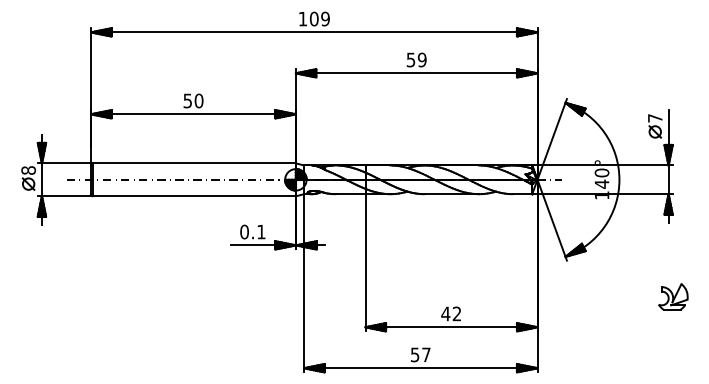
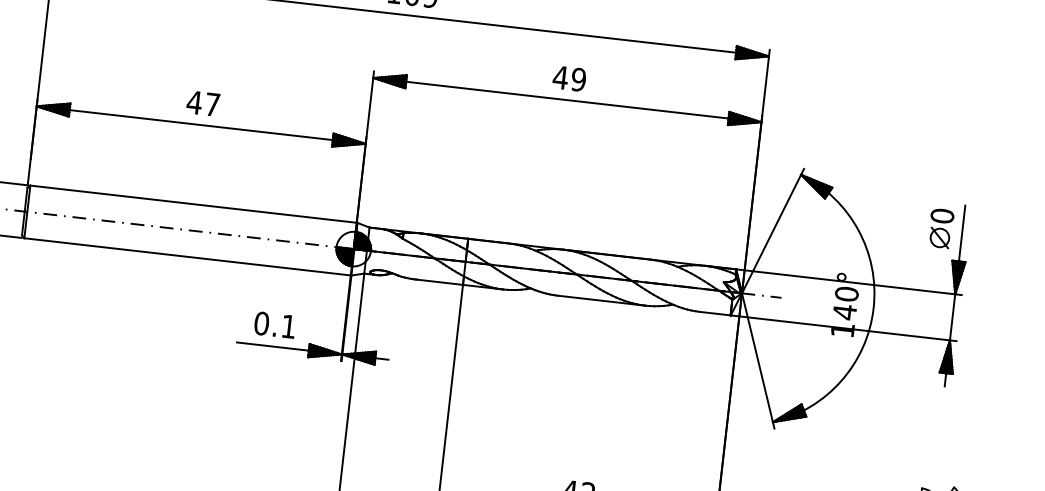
text: (410, 59) -> (559, 76), 59 -> 49
text: (193, 100) -> (203, 102), 50 -> 47
text: (654, 118) -> (941, 216), 7 -> 0

